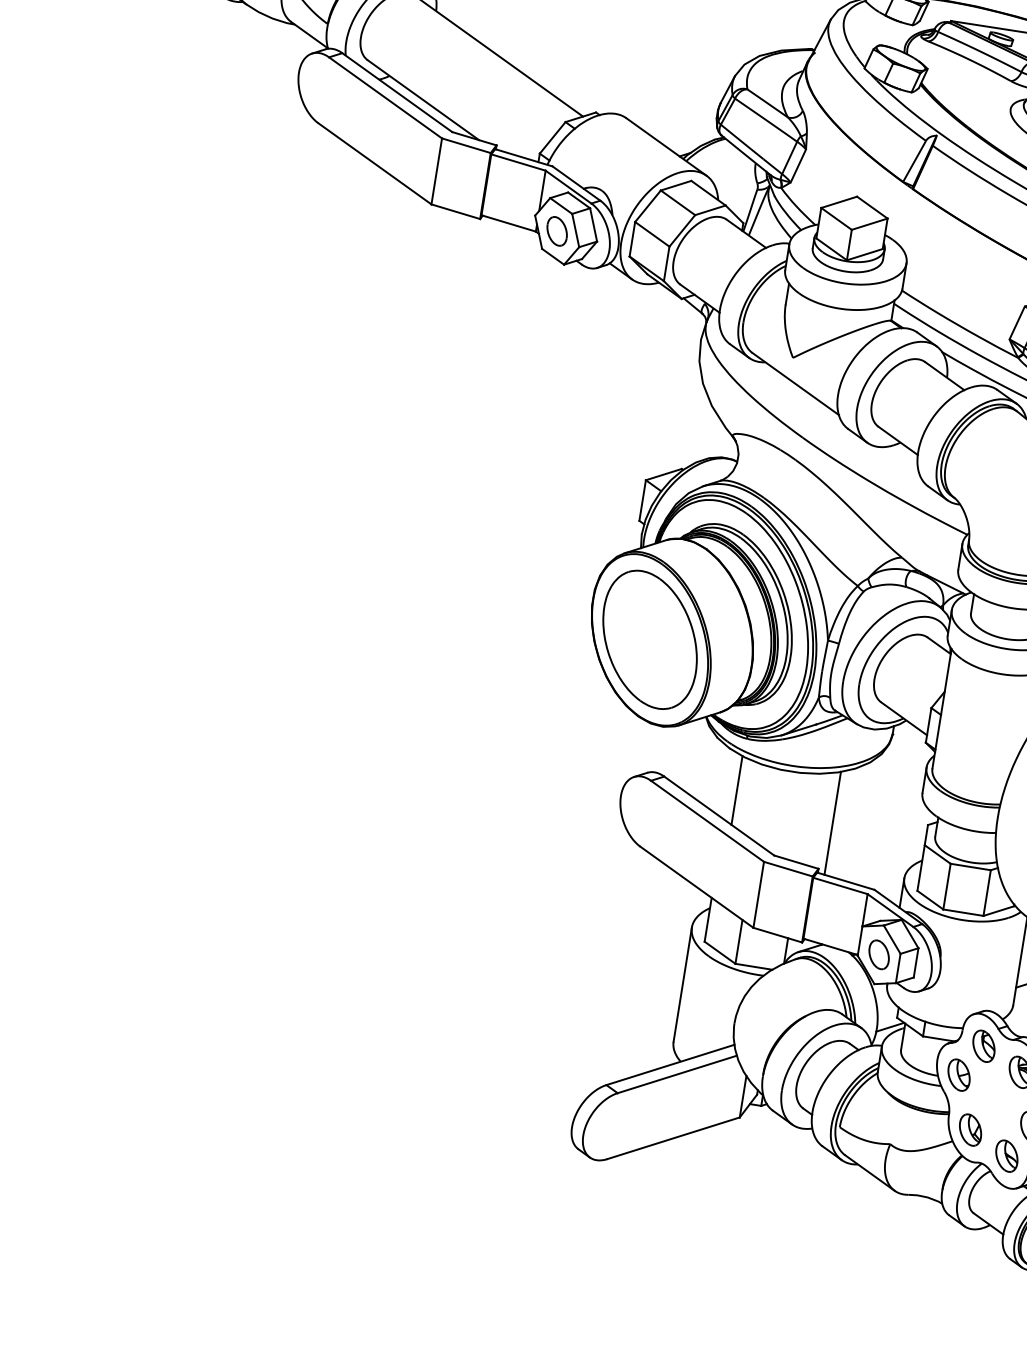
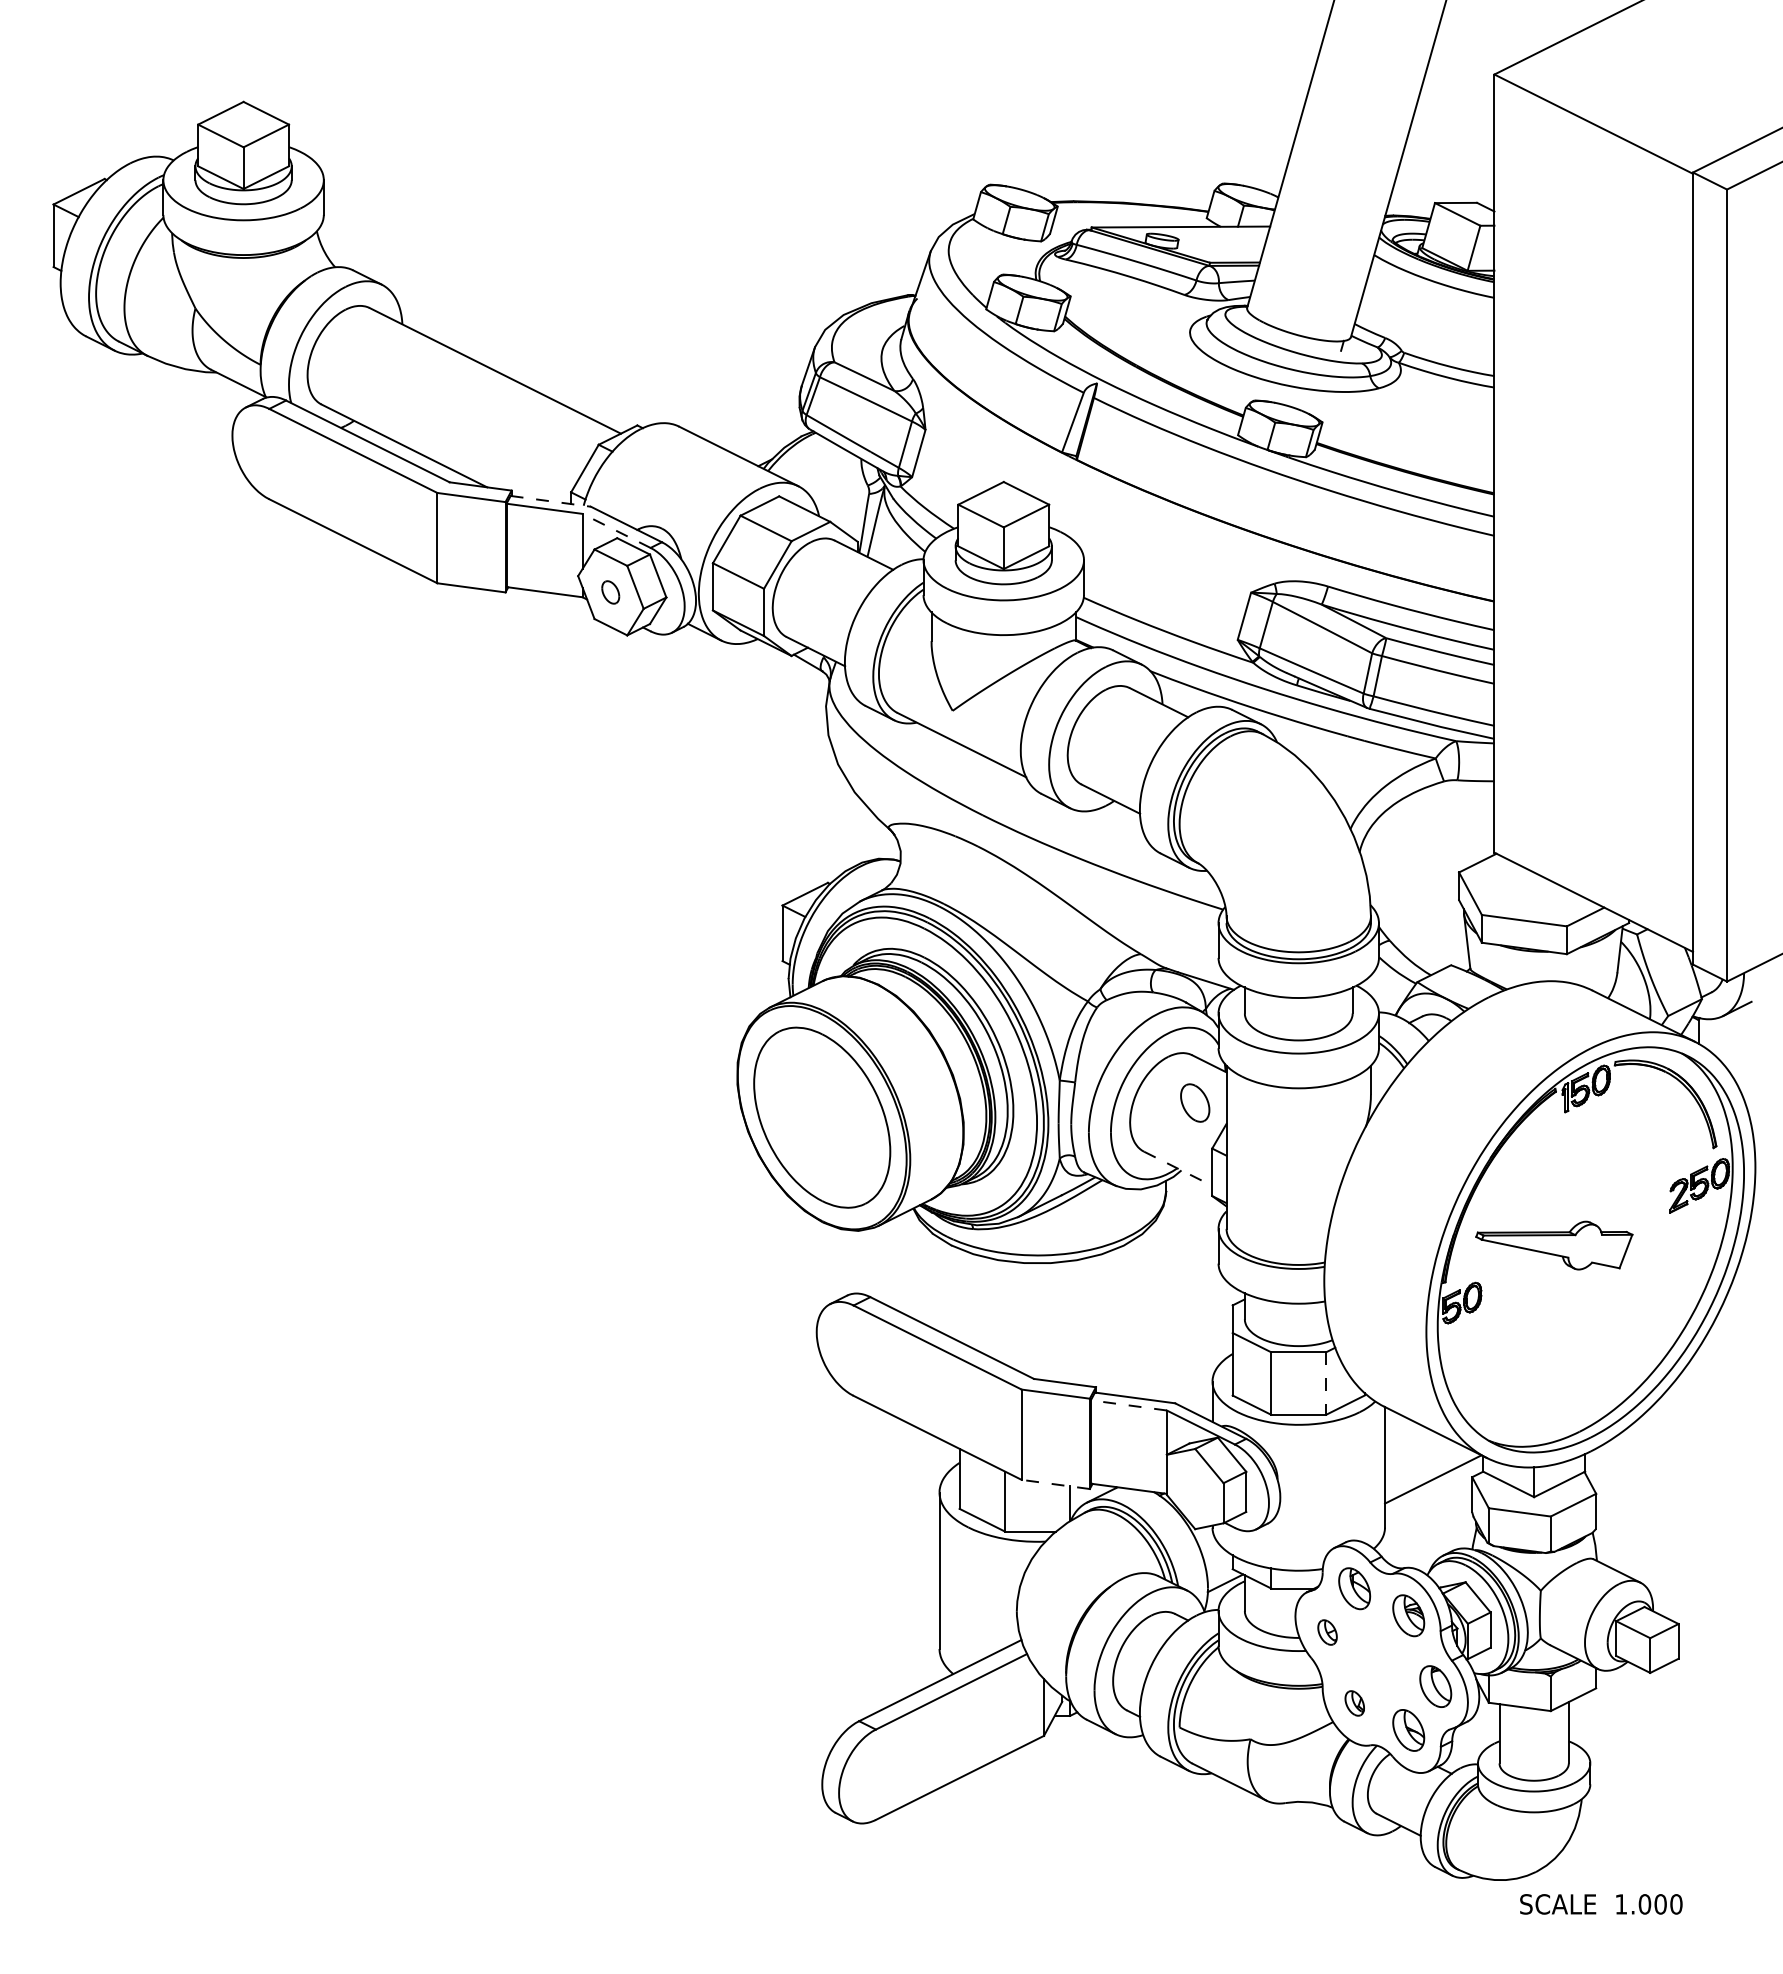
line: (524, 158) -> (551, 501), solid -> dashed
line: (568, 186) -> (616, 530), solid -> dashed
part: (556, 231) -> (610, 592), size x0.6
line: (904, 718) -> (1178, 1168), solid -> dashed
line: (737, 790) -> (970, 1300), removed
line: (833, 822) -> (1105, 1322), removed
line: (840, 885) -> (1128, 1405), solid -> dashed
line: (987, 893) -> (1326, 1384), solid -> dashed
line: (777, 935) -> (1055, 1484), solid -> dashed
part: (879, 954) -> (1195, 1102), moved
part: (958, 1075) -> (1327, 1632), size x0.6
part: (970, 1130) -> (1354, 1703), size x0.6

